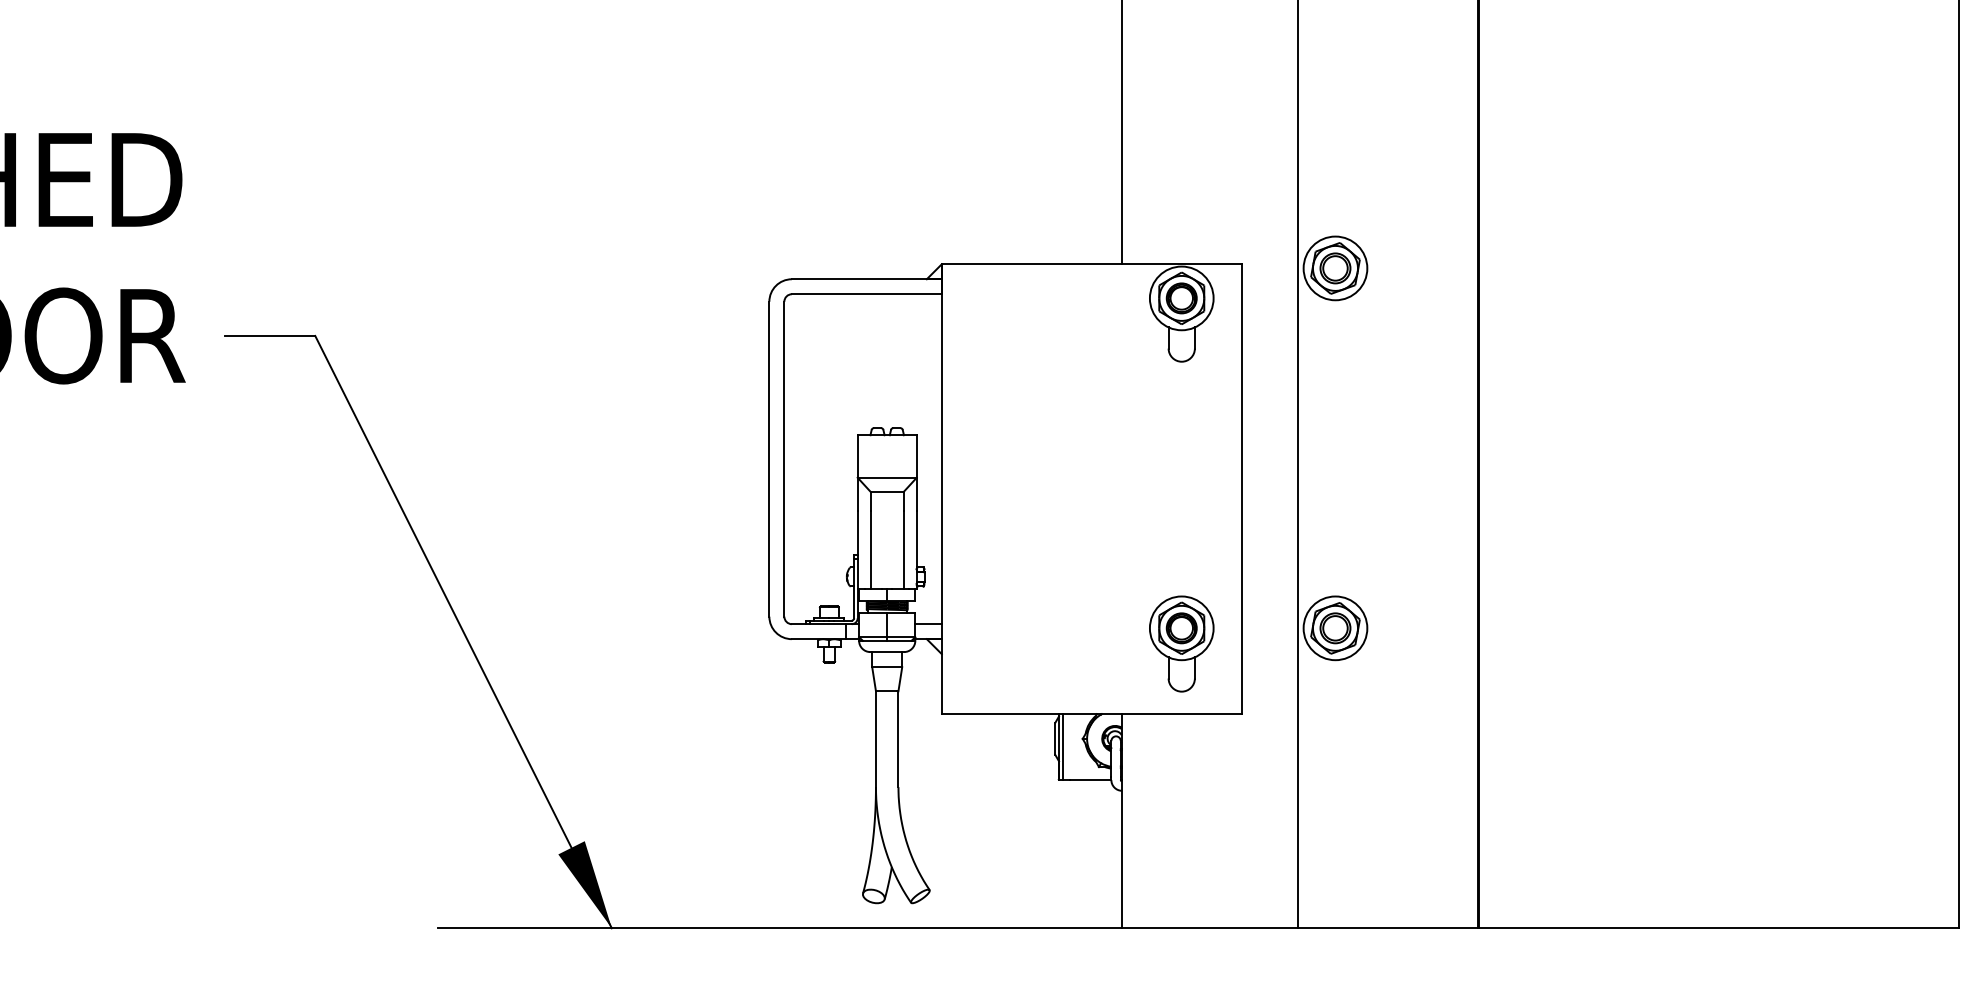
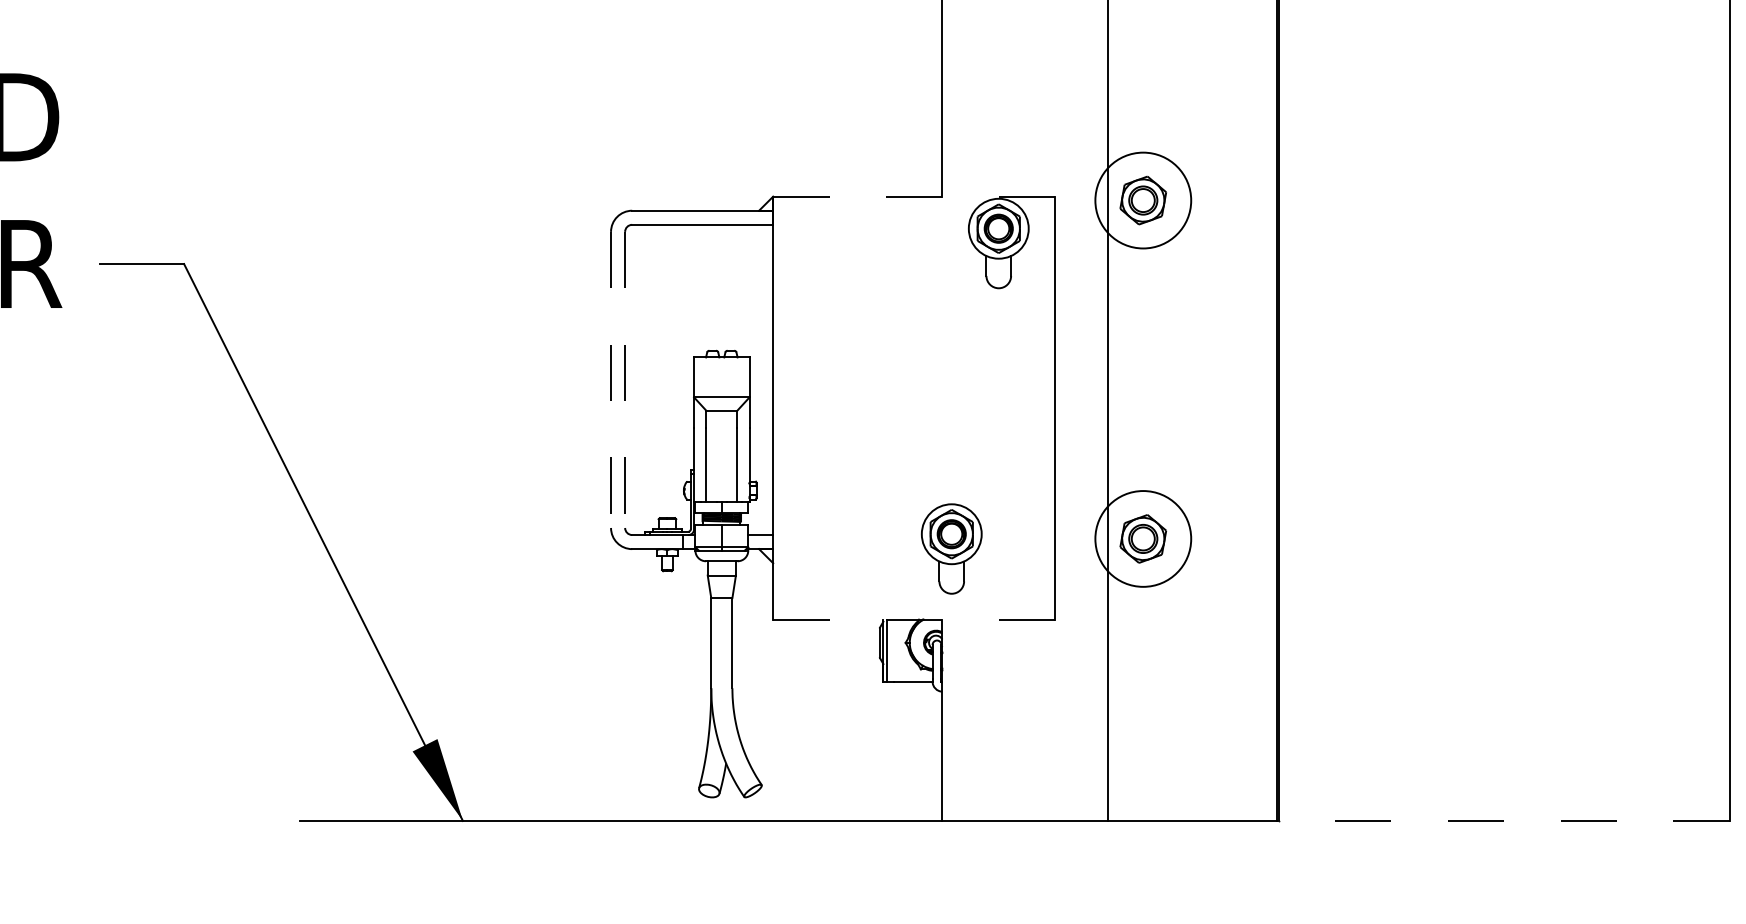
line: (1091, 264) -> (913, 196), solid -> dashed
circle: (1335, 268) -> (1143, 200), size x1.6
line: (769, 459) -> (611, 380), solid -> dashed
line: (784, 459) -> (625, 380), solid -> dashed
circle: (1335, 628) -> (1143, 539), size x1.6
part: (1181, 643) -> (951, 548), moved
line: (1091, 714) -> (913, 619), solid -> dashed
line: (1719, 928) -> (1504, 821), solid -> dashed

